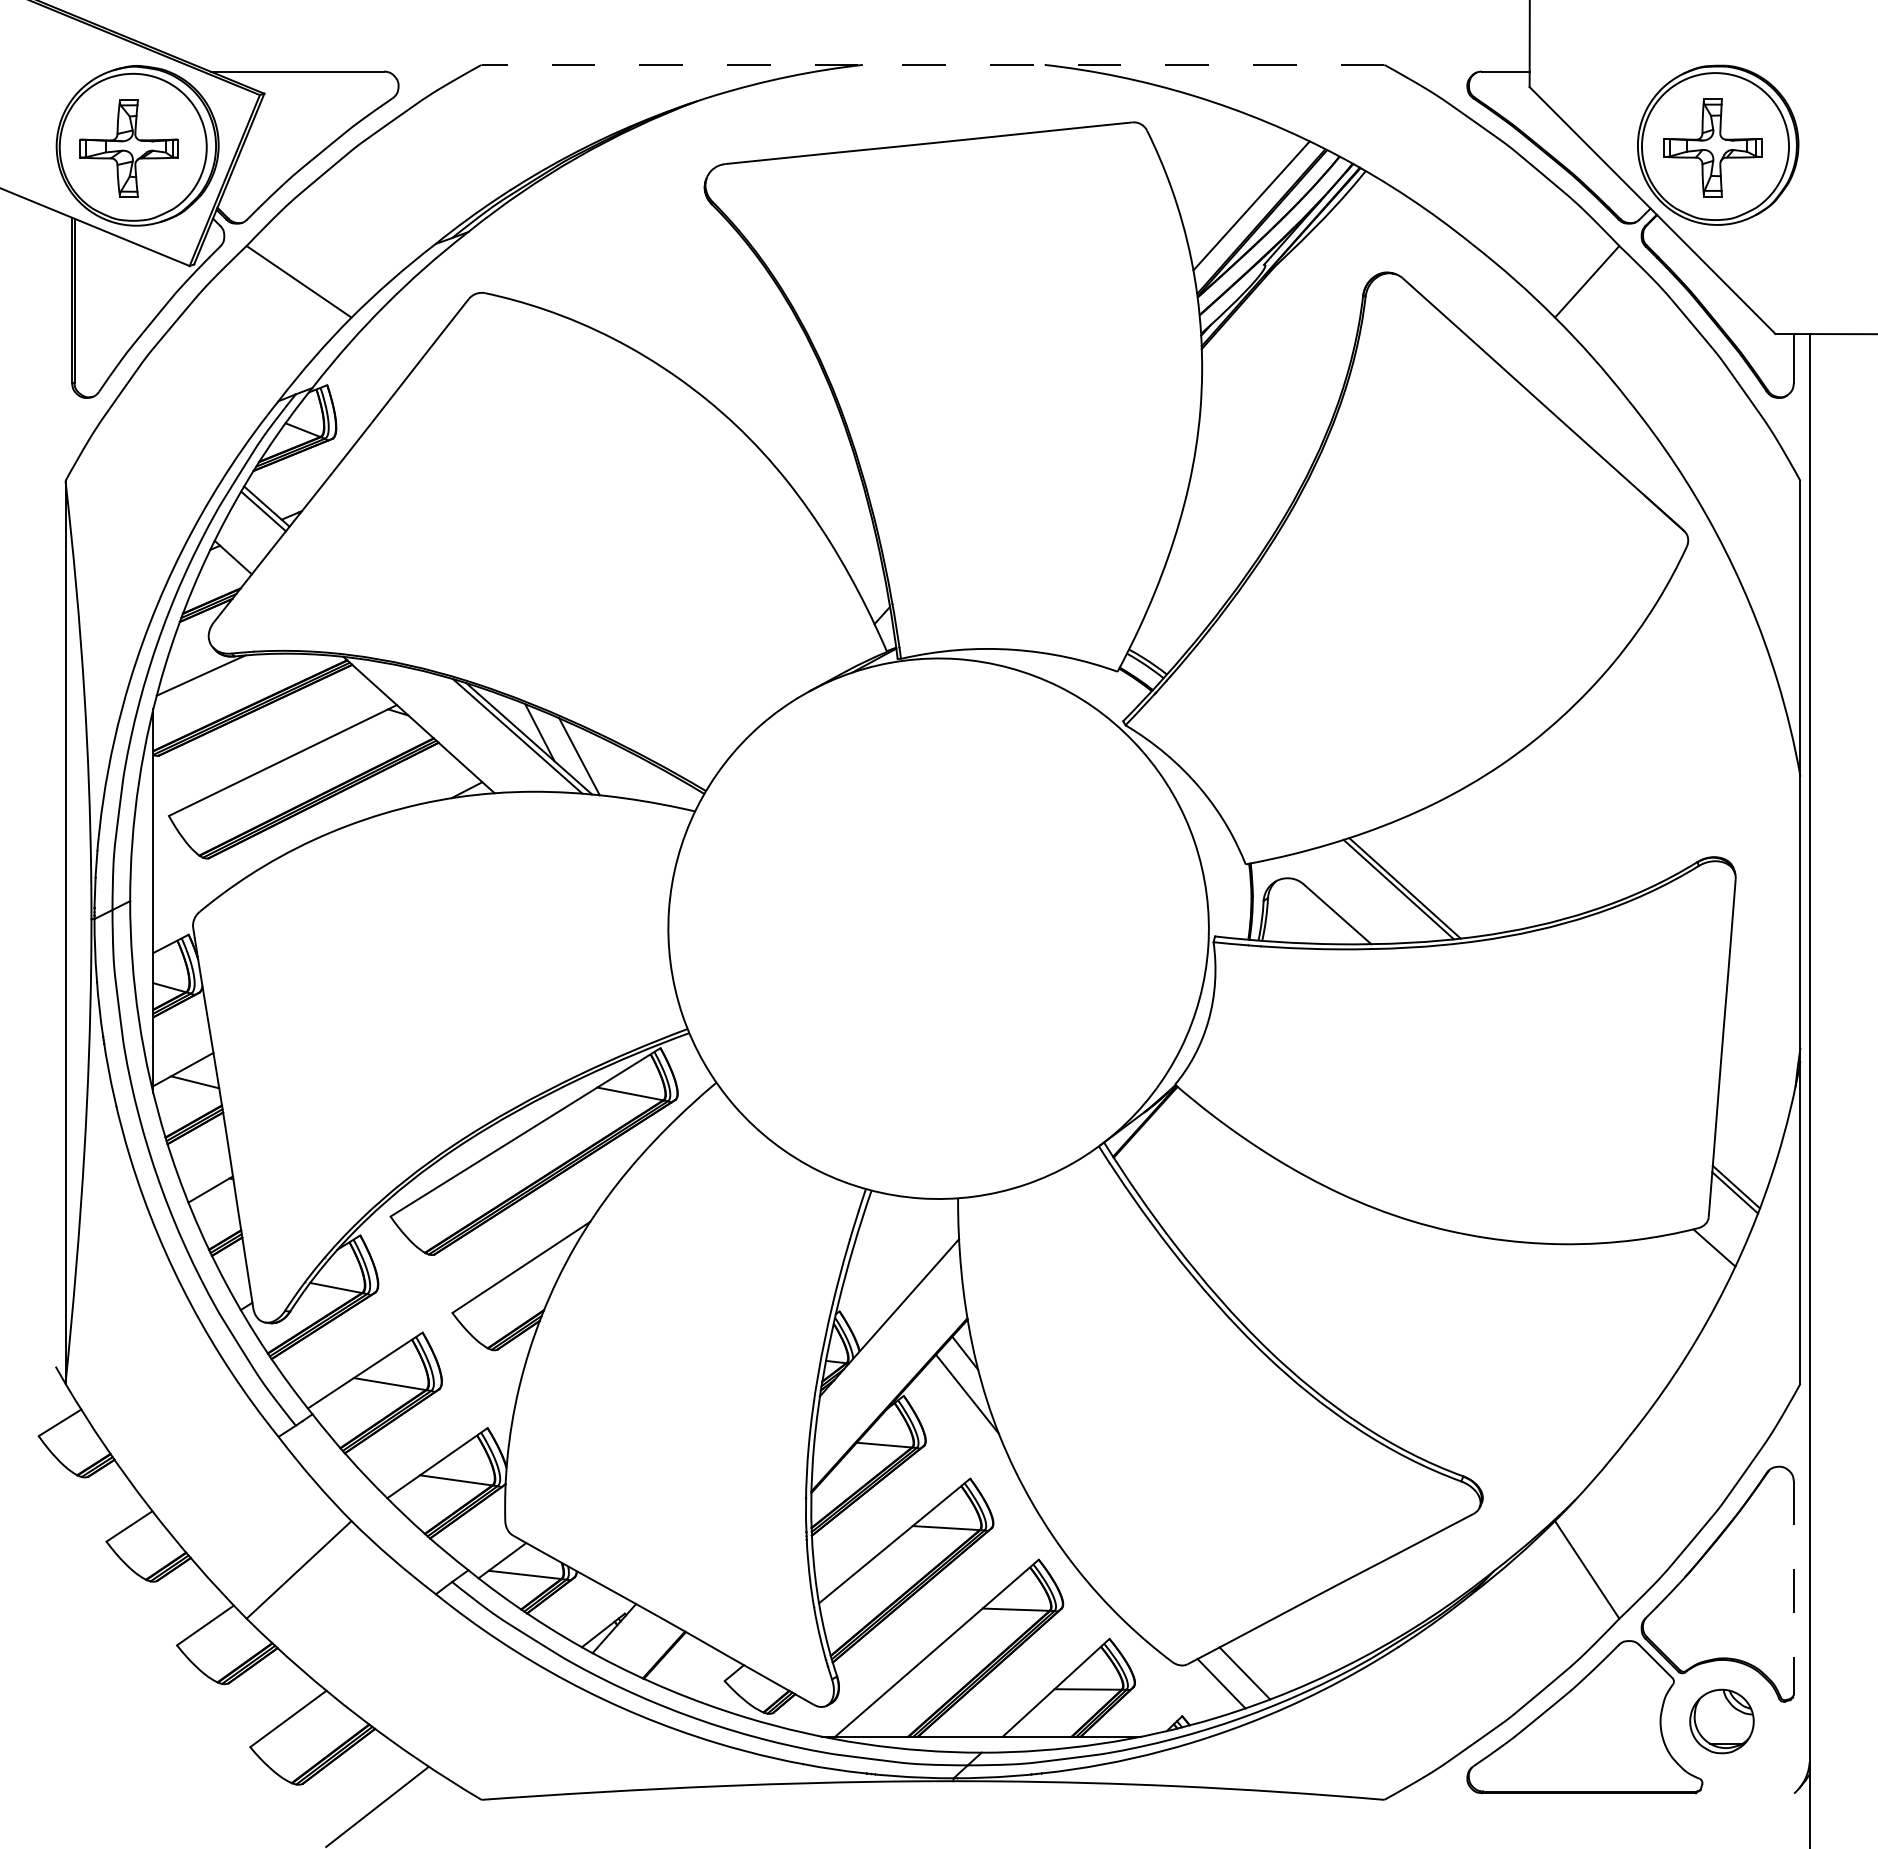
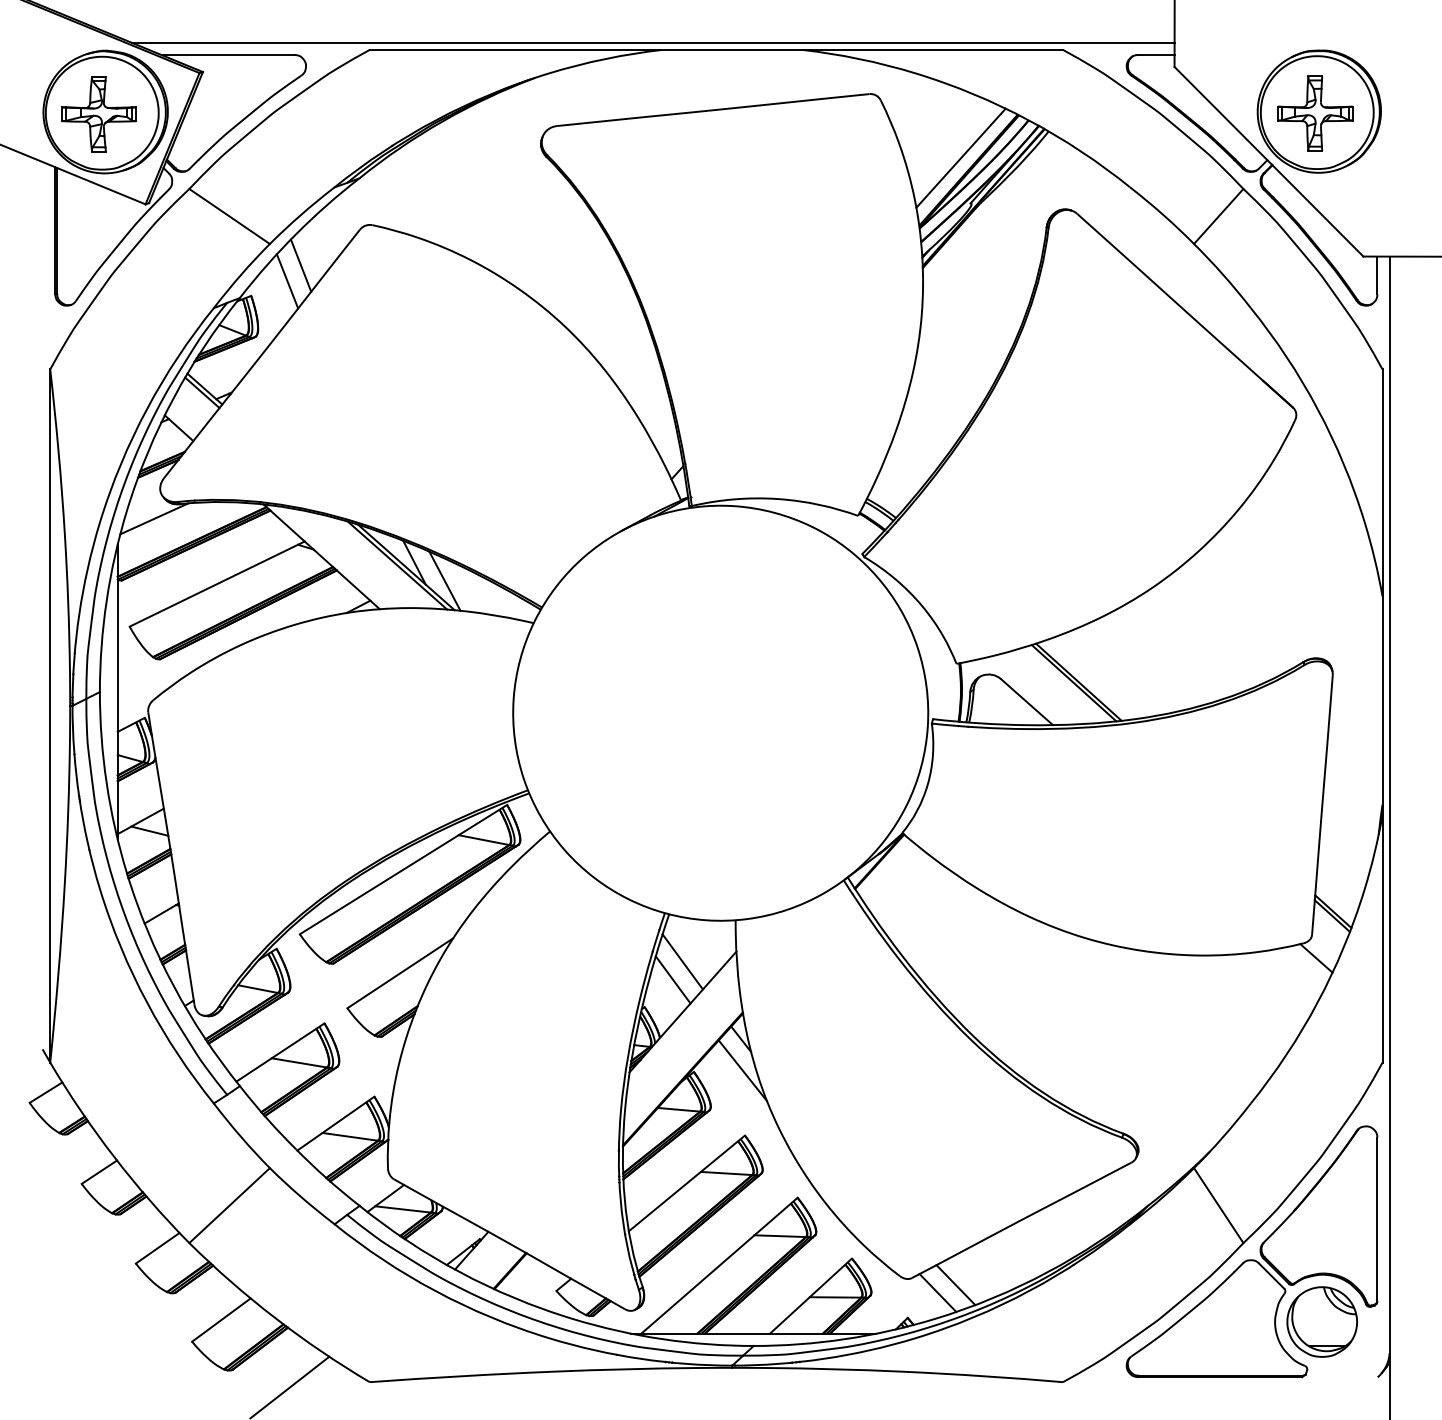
line: (850, 55) -> (653, 42), added
line: (932, 64) -> (716, 49), dashed -> solid
line: (391, 345) -> (300, 265), added
line: (374, 366) -> (287, 281), added
line: (888, 1252) -> (682, 961), added
line: (876, 1275) -> (673, 979), added
line: (1793, 1588) -> (1377, 1219), dashed -> solid
part: (1721, 1721) -> (1321, 1322), size x1.43

